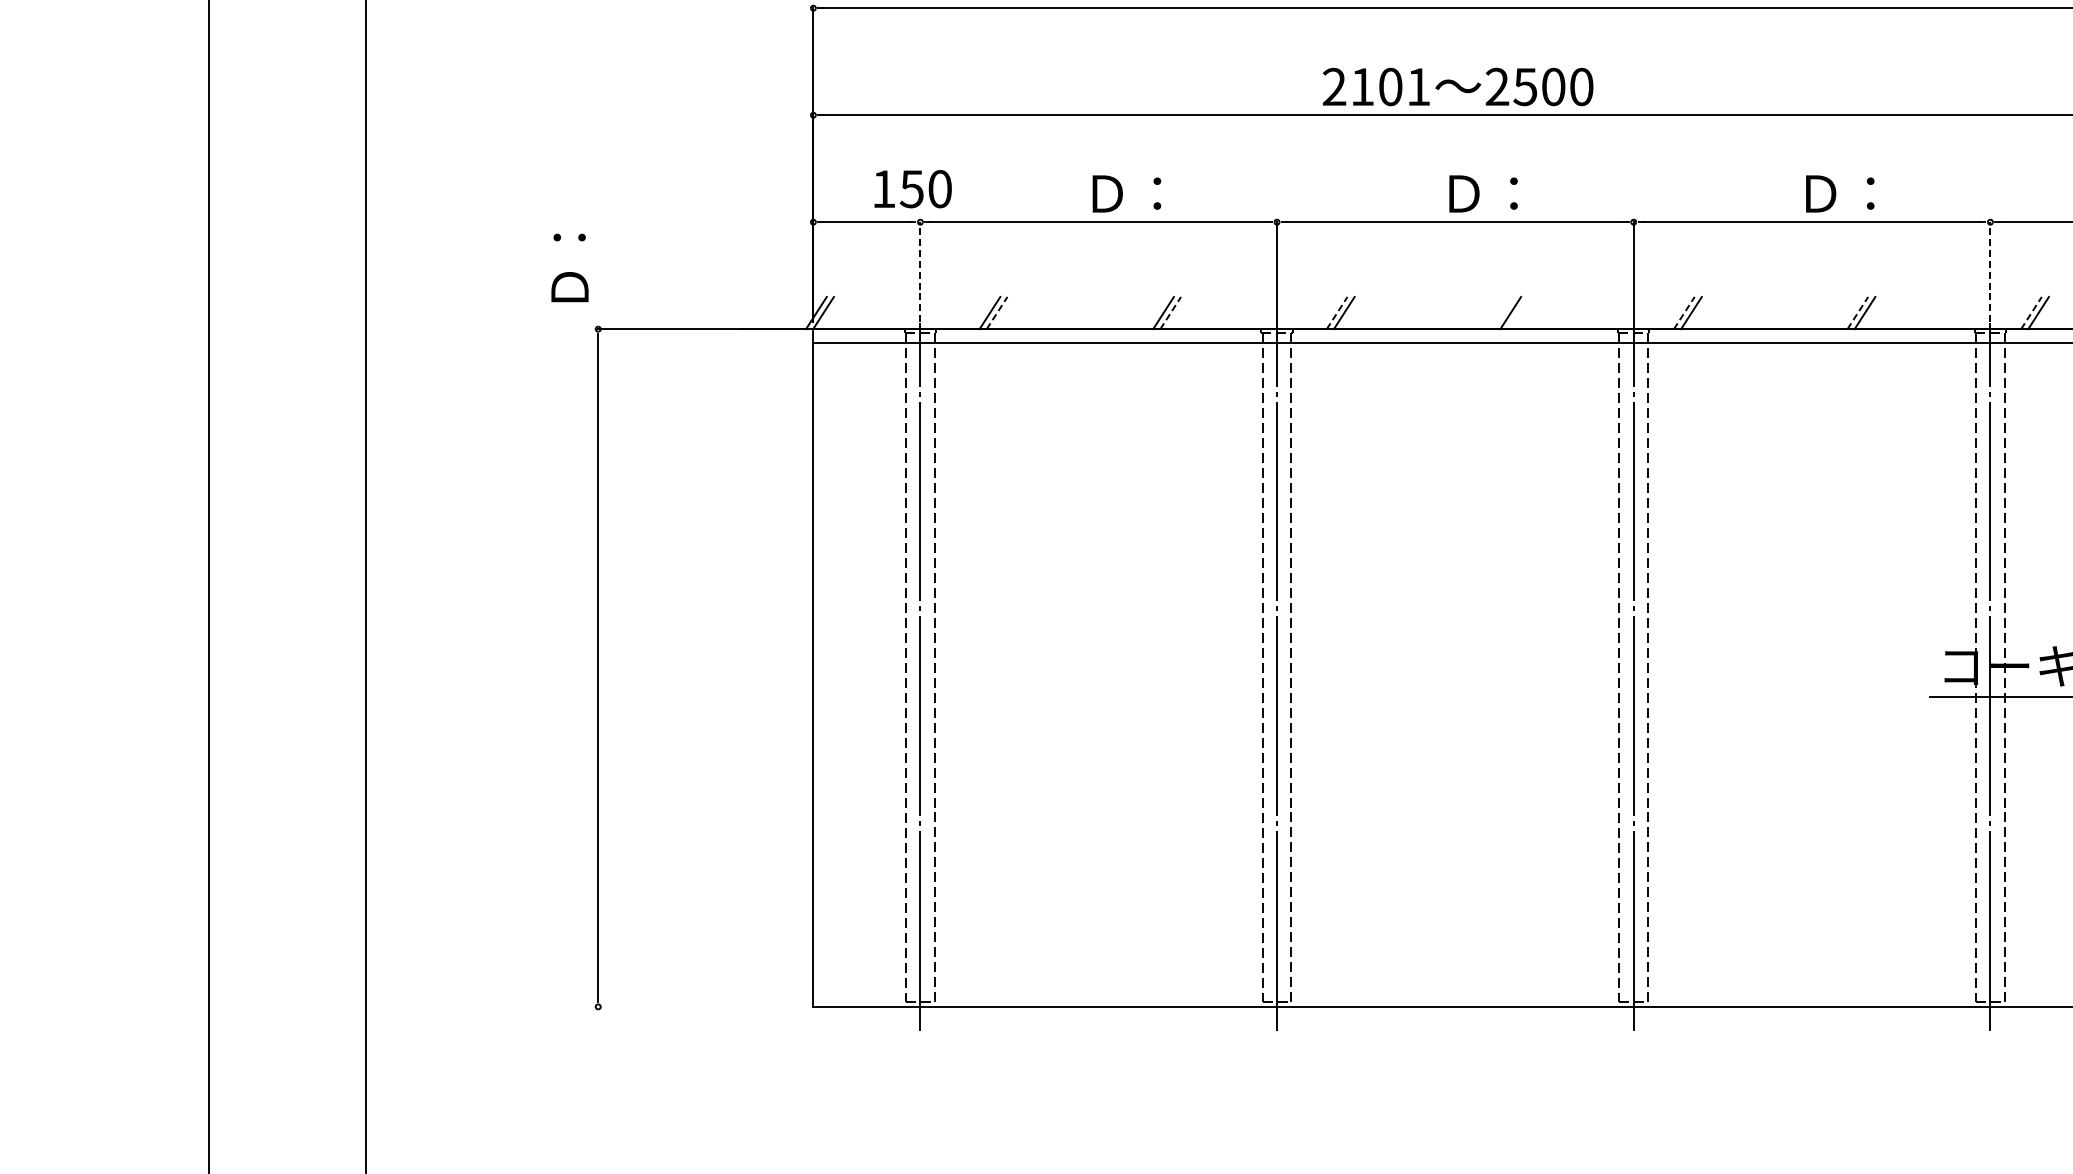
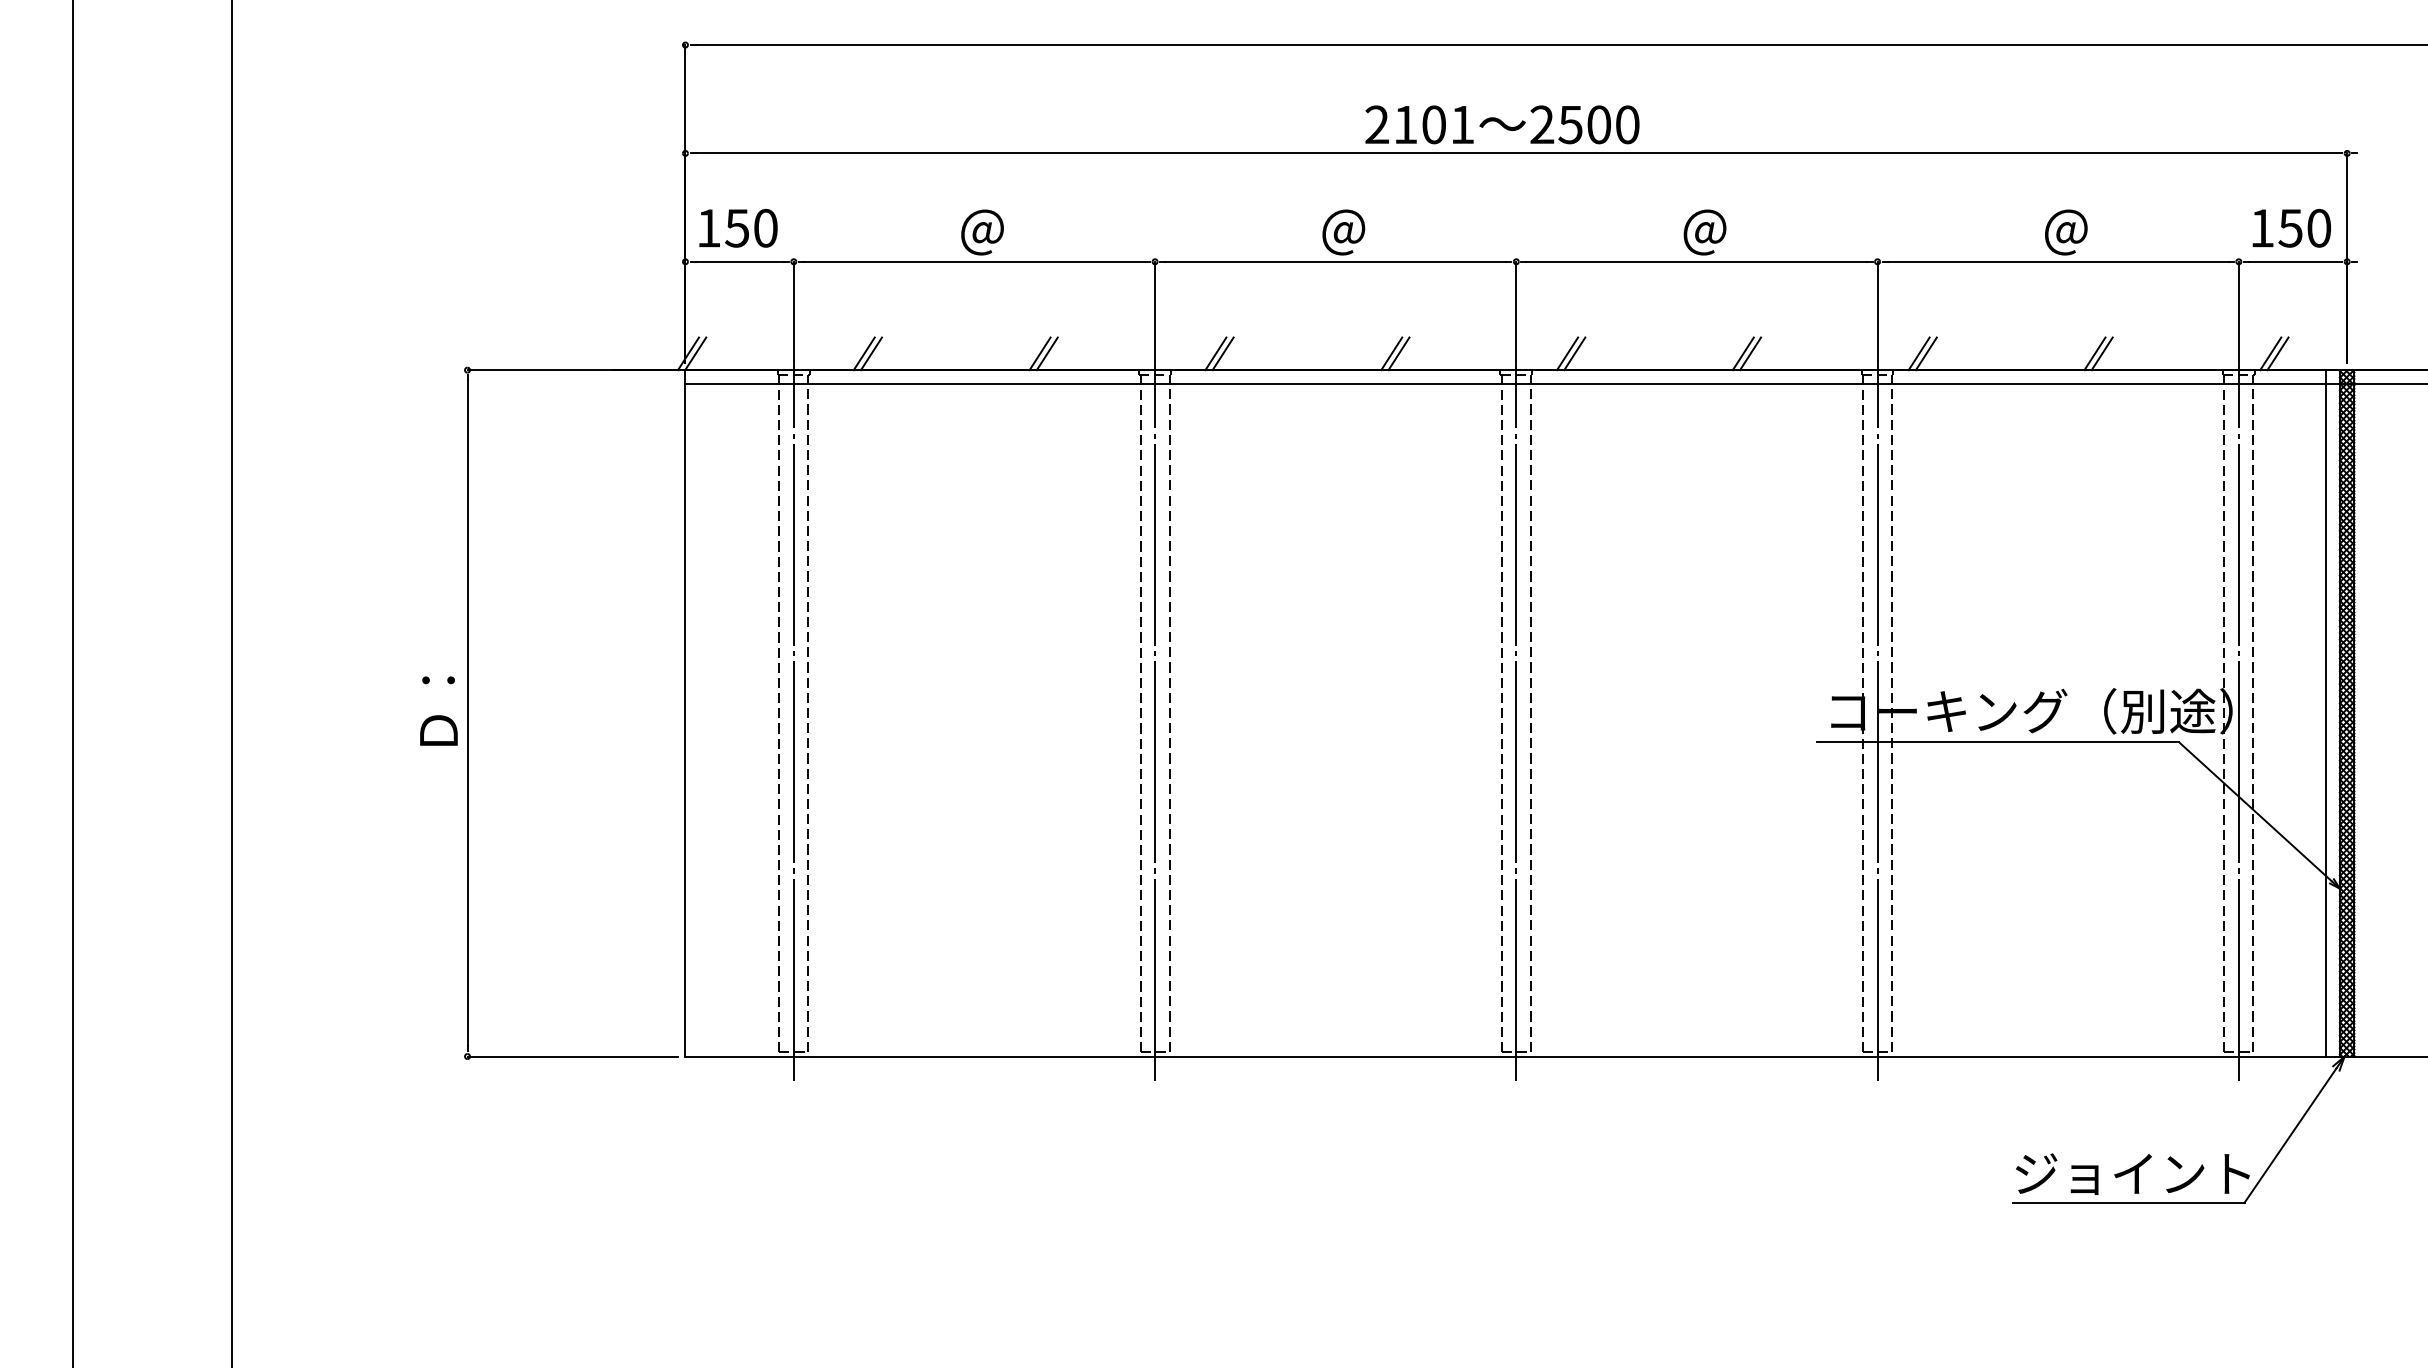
text: (1458, 86) -> (1502, 124), moved
text: (913, 189) -> (738, 228), moved
text: (1123, 193) -> (999, 232), Ｄ： -> ＠
text: (1479, 193) -> (1360, 232), Ｄ： -> ＠
text: (1836, 193) -> (1721, 232), Ｄ： -> ＠
text: (569, 267) -> (438, 710), moved
line: (920, 272) -> (793, 312), dashed -> solid
line: (1990, 272) -> (1877, 312), dashed -> solid
line: (997, 312) -> (871, 353), dashed -> solid
line: (1170, 312) -> (1047, 353), dashed -> solid
line: (1337, 312) -> (1216, 353), dashed -> solid
line: (1517, 312) -> (1398, 353), added
line: (1684, 312) -> (1567, 353), dashed -> solid
line: (1858, 312) -> (1743, 353), dashed -> solid
line: (2031, 312) -> (1919, 353), dashed -> solid
line: (701, 1006) -> (572, 1056), added

